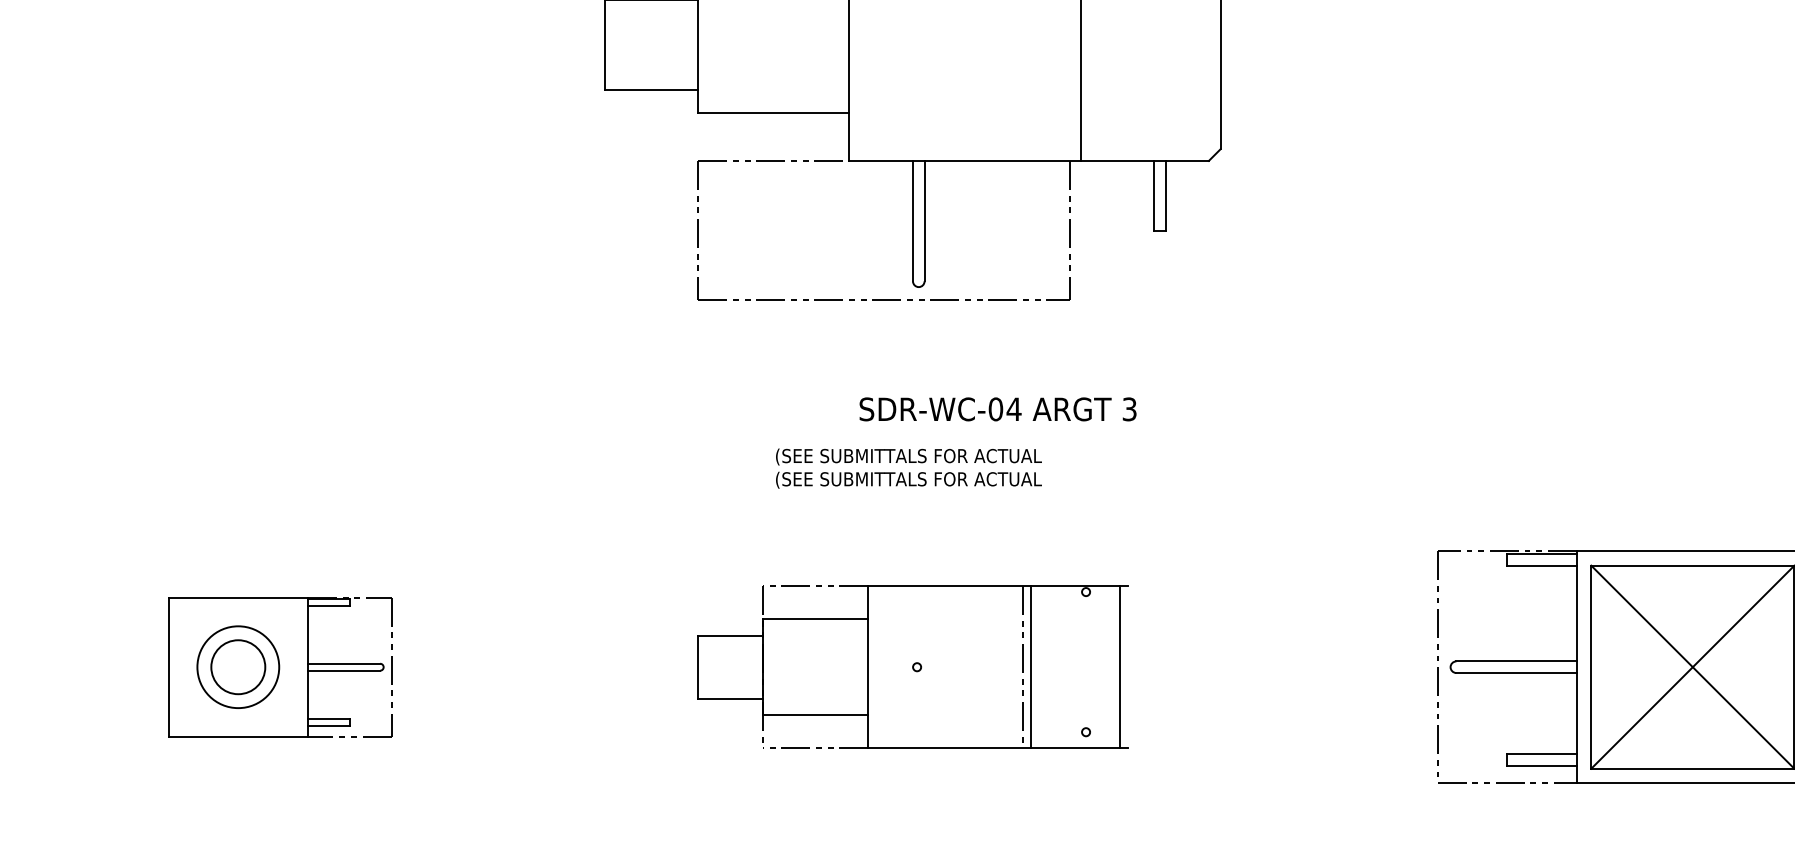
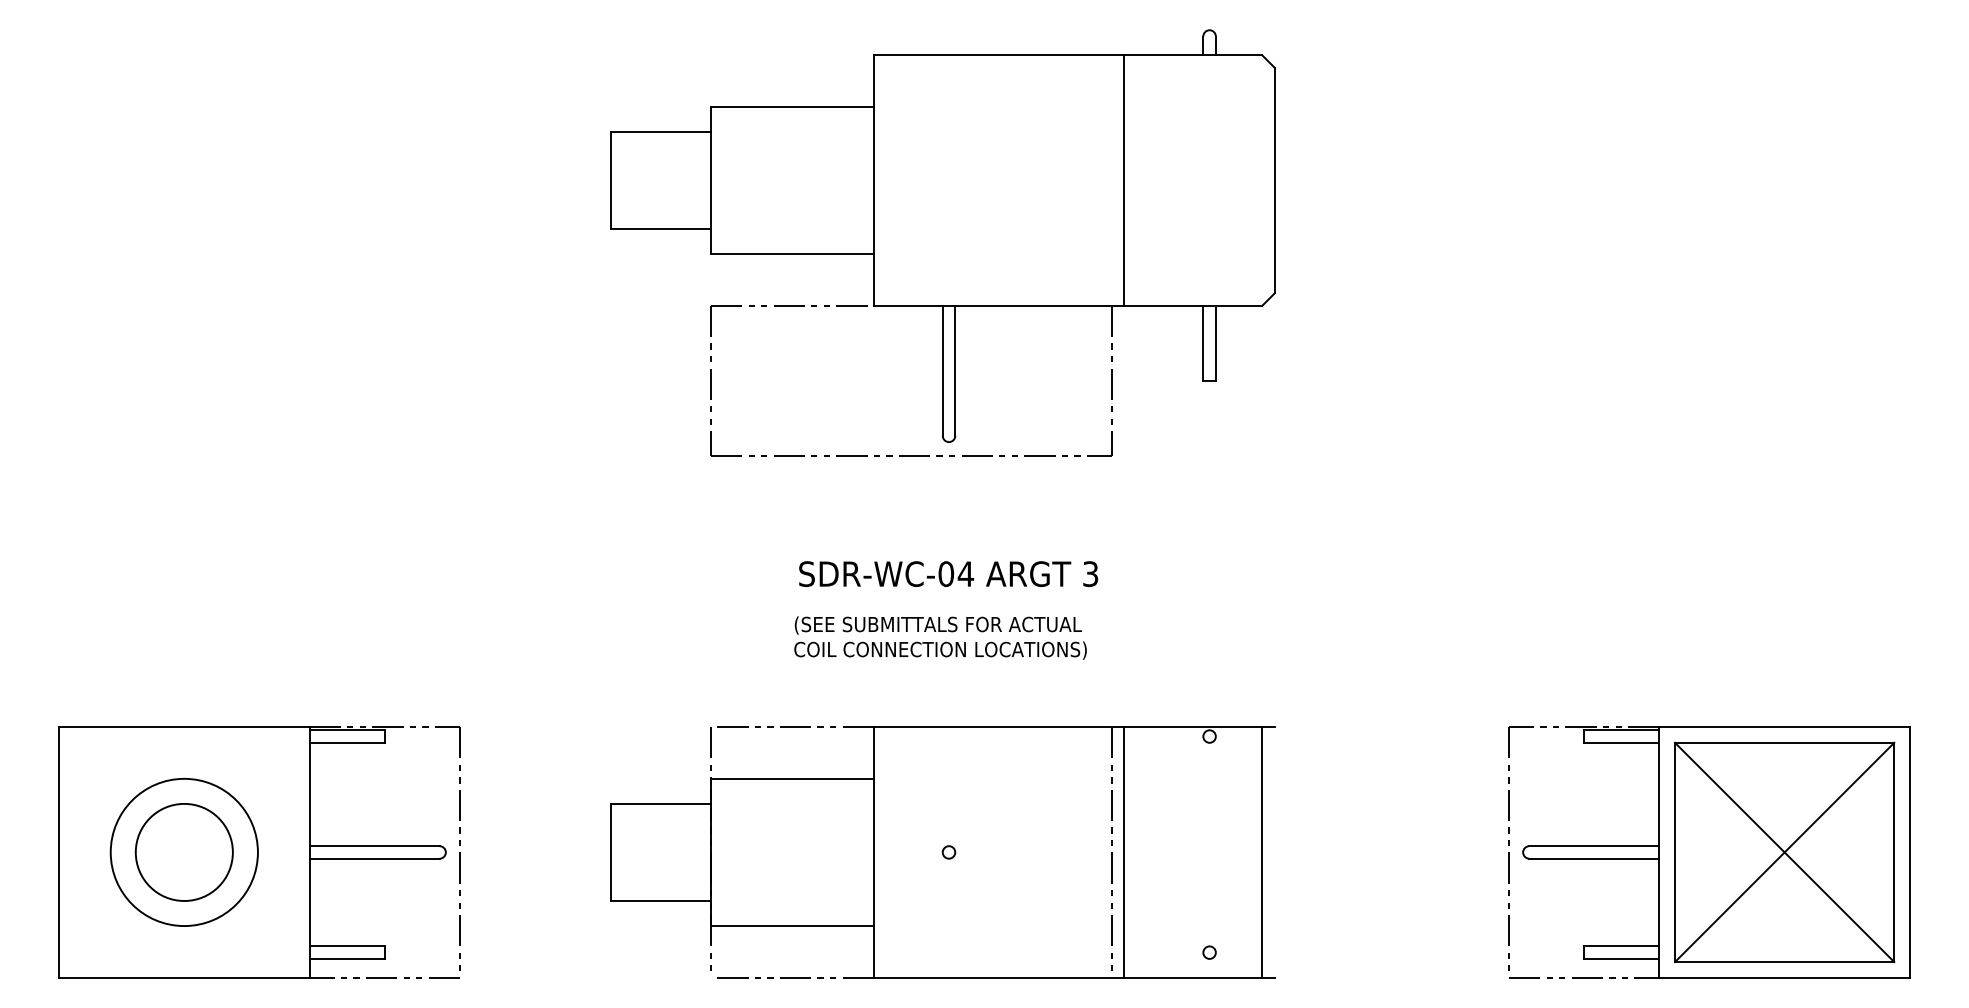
text: (997, 408) -> (948, 573), moved
text: (910, 480) -> (940, 650), (SEE SUBMITTALS FOR ACTUAL -> COIL CONNECTION LOCATIONS)
part: (280, 667) -> (259, 852), size x1.67
part: (912, 667) -> (942, 852), size x1.43

